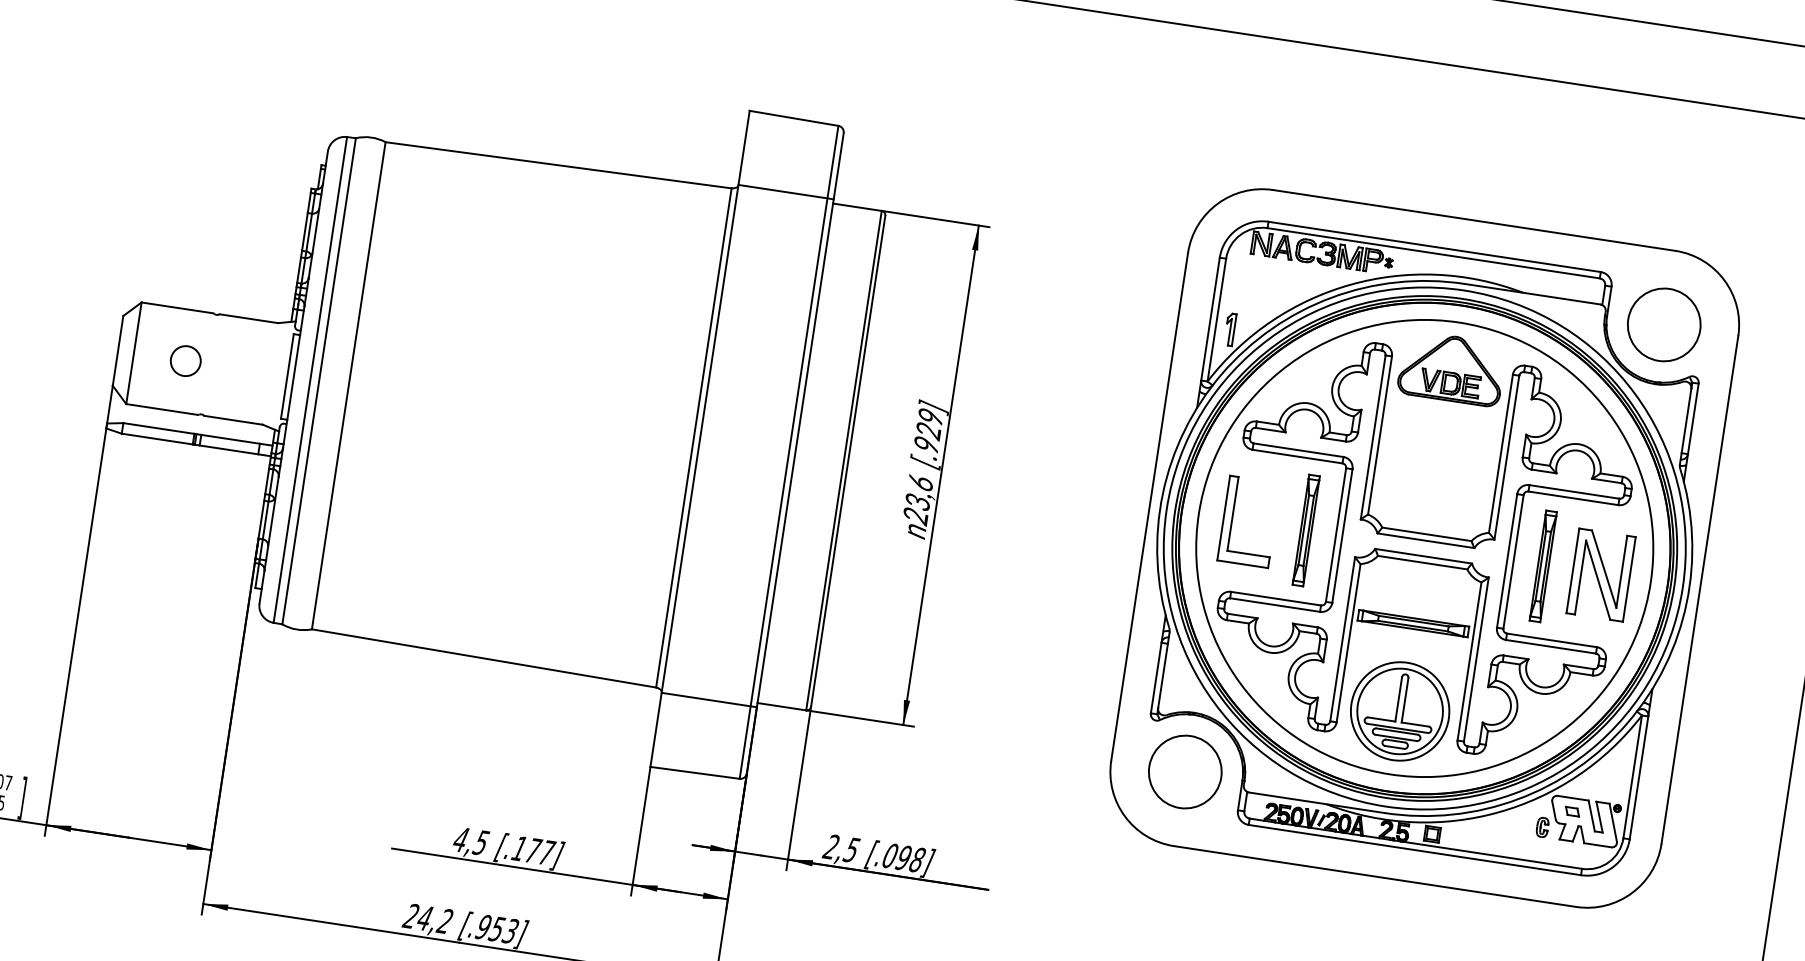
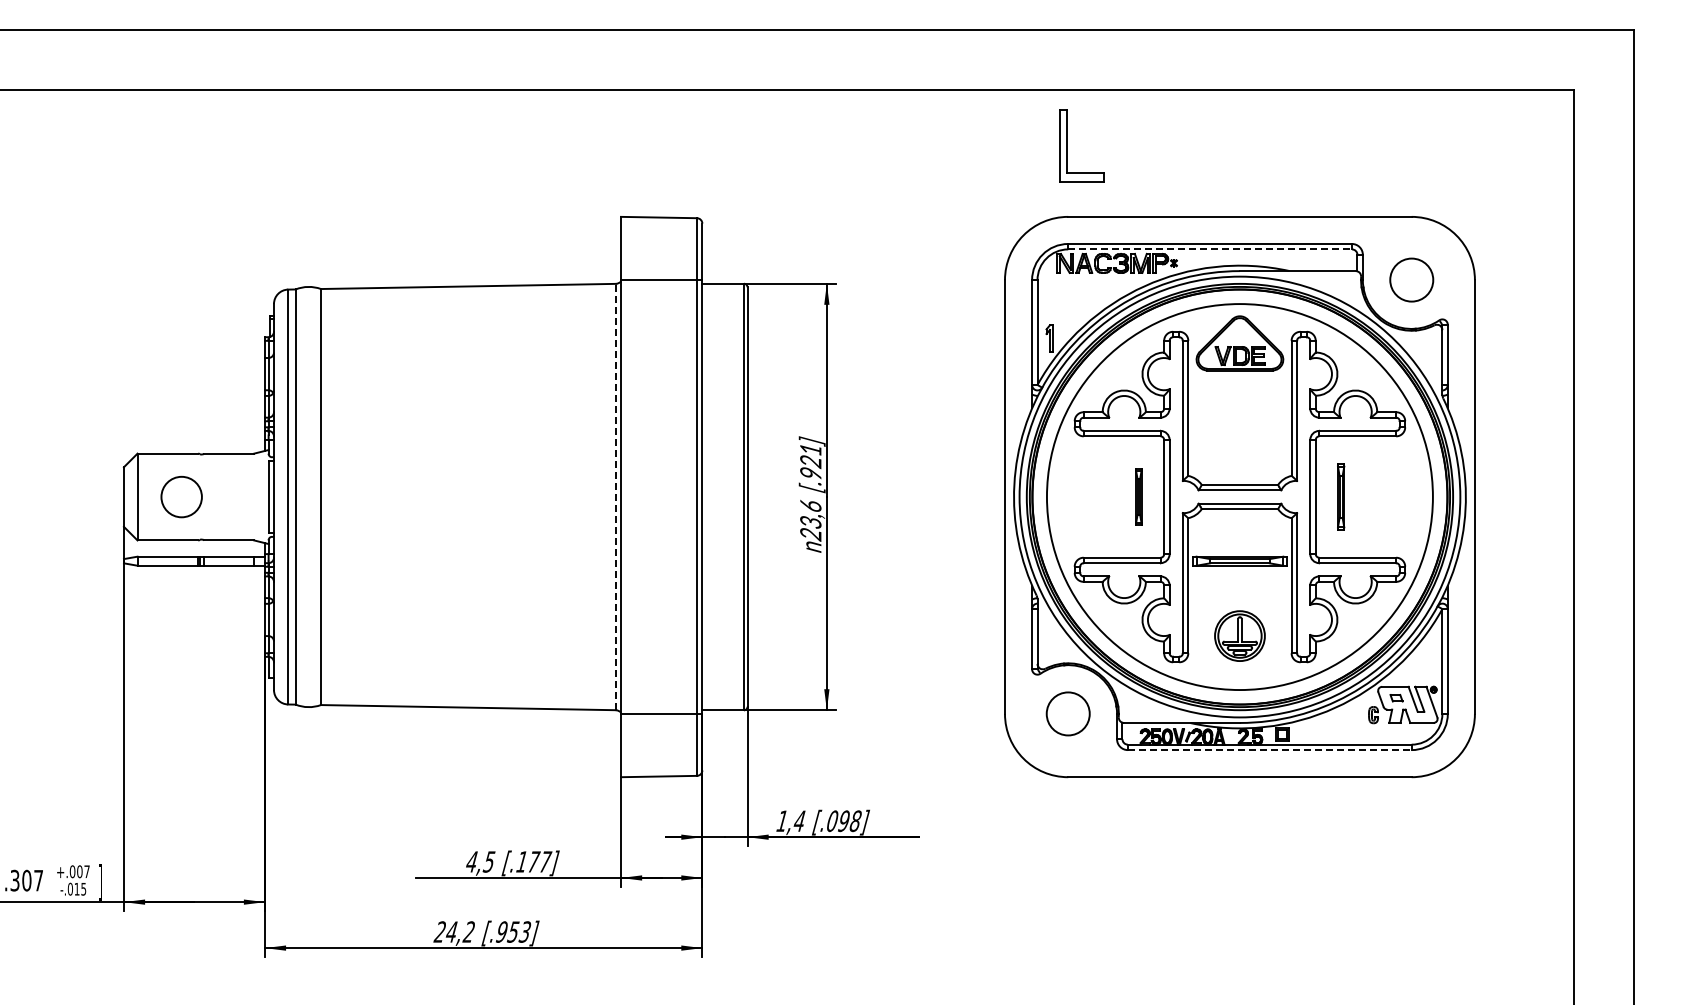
line: (1434, 253) -> (1210, 249), solid -> dashed
circle: (1664, 324) -> (1411, 279), size x0.7
circle: (185, 360) -> (181, 496), size x1.6
text: (930, 416) -> (810, 449), .929 -> .921
line: (693, 437) -> (615, 496), solid -> dashed
part: (1232, 518) -> (1067, 145), moved
part: (1306, 529) -> (1138, 496), size x0.6
part: (1542, 565) -> (1340, 496), size x0.7
part: (1601, 574) -> (1390, 496), removed
part: (1399, 710) -> (1239, 635), size x0.6
circle: (1184, 771) -> (1067, 713), size x0.7
text: (841, 848) -> (790, 821), 2,5 -> 1,4
line: (1414, 850) -> (1269, 750), solid -> dashed

